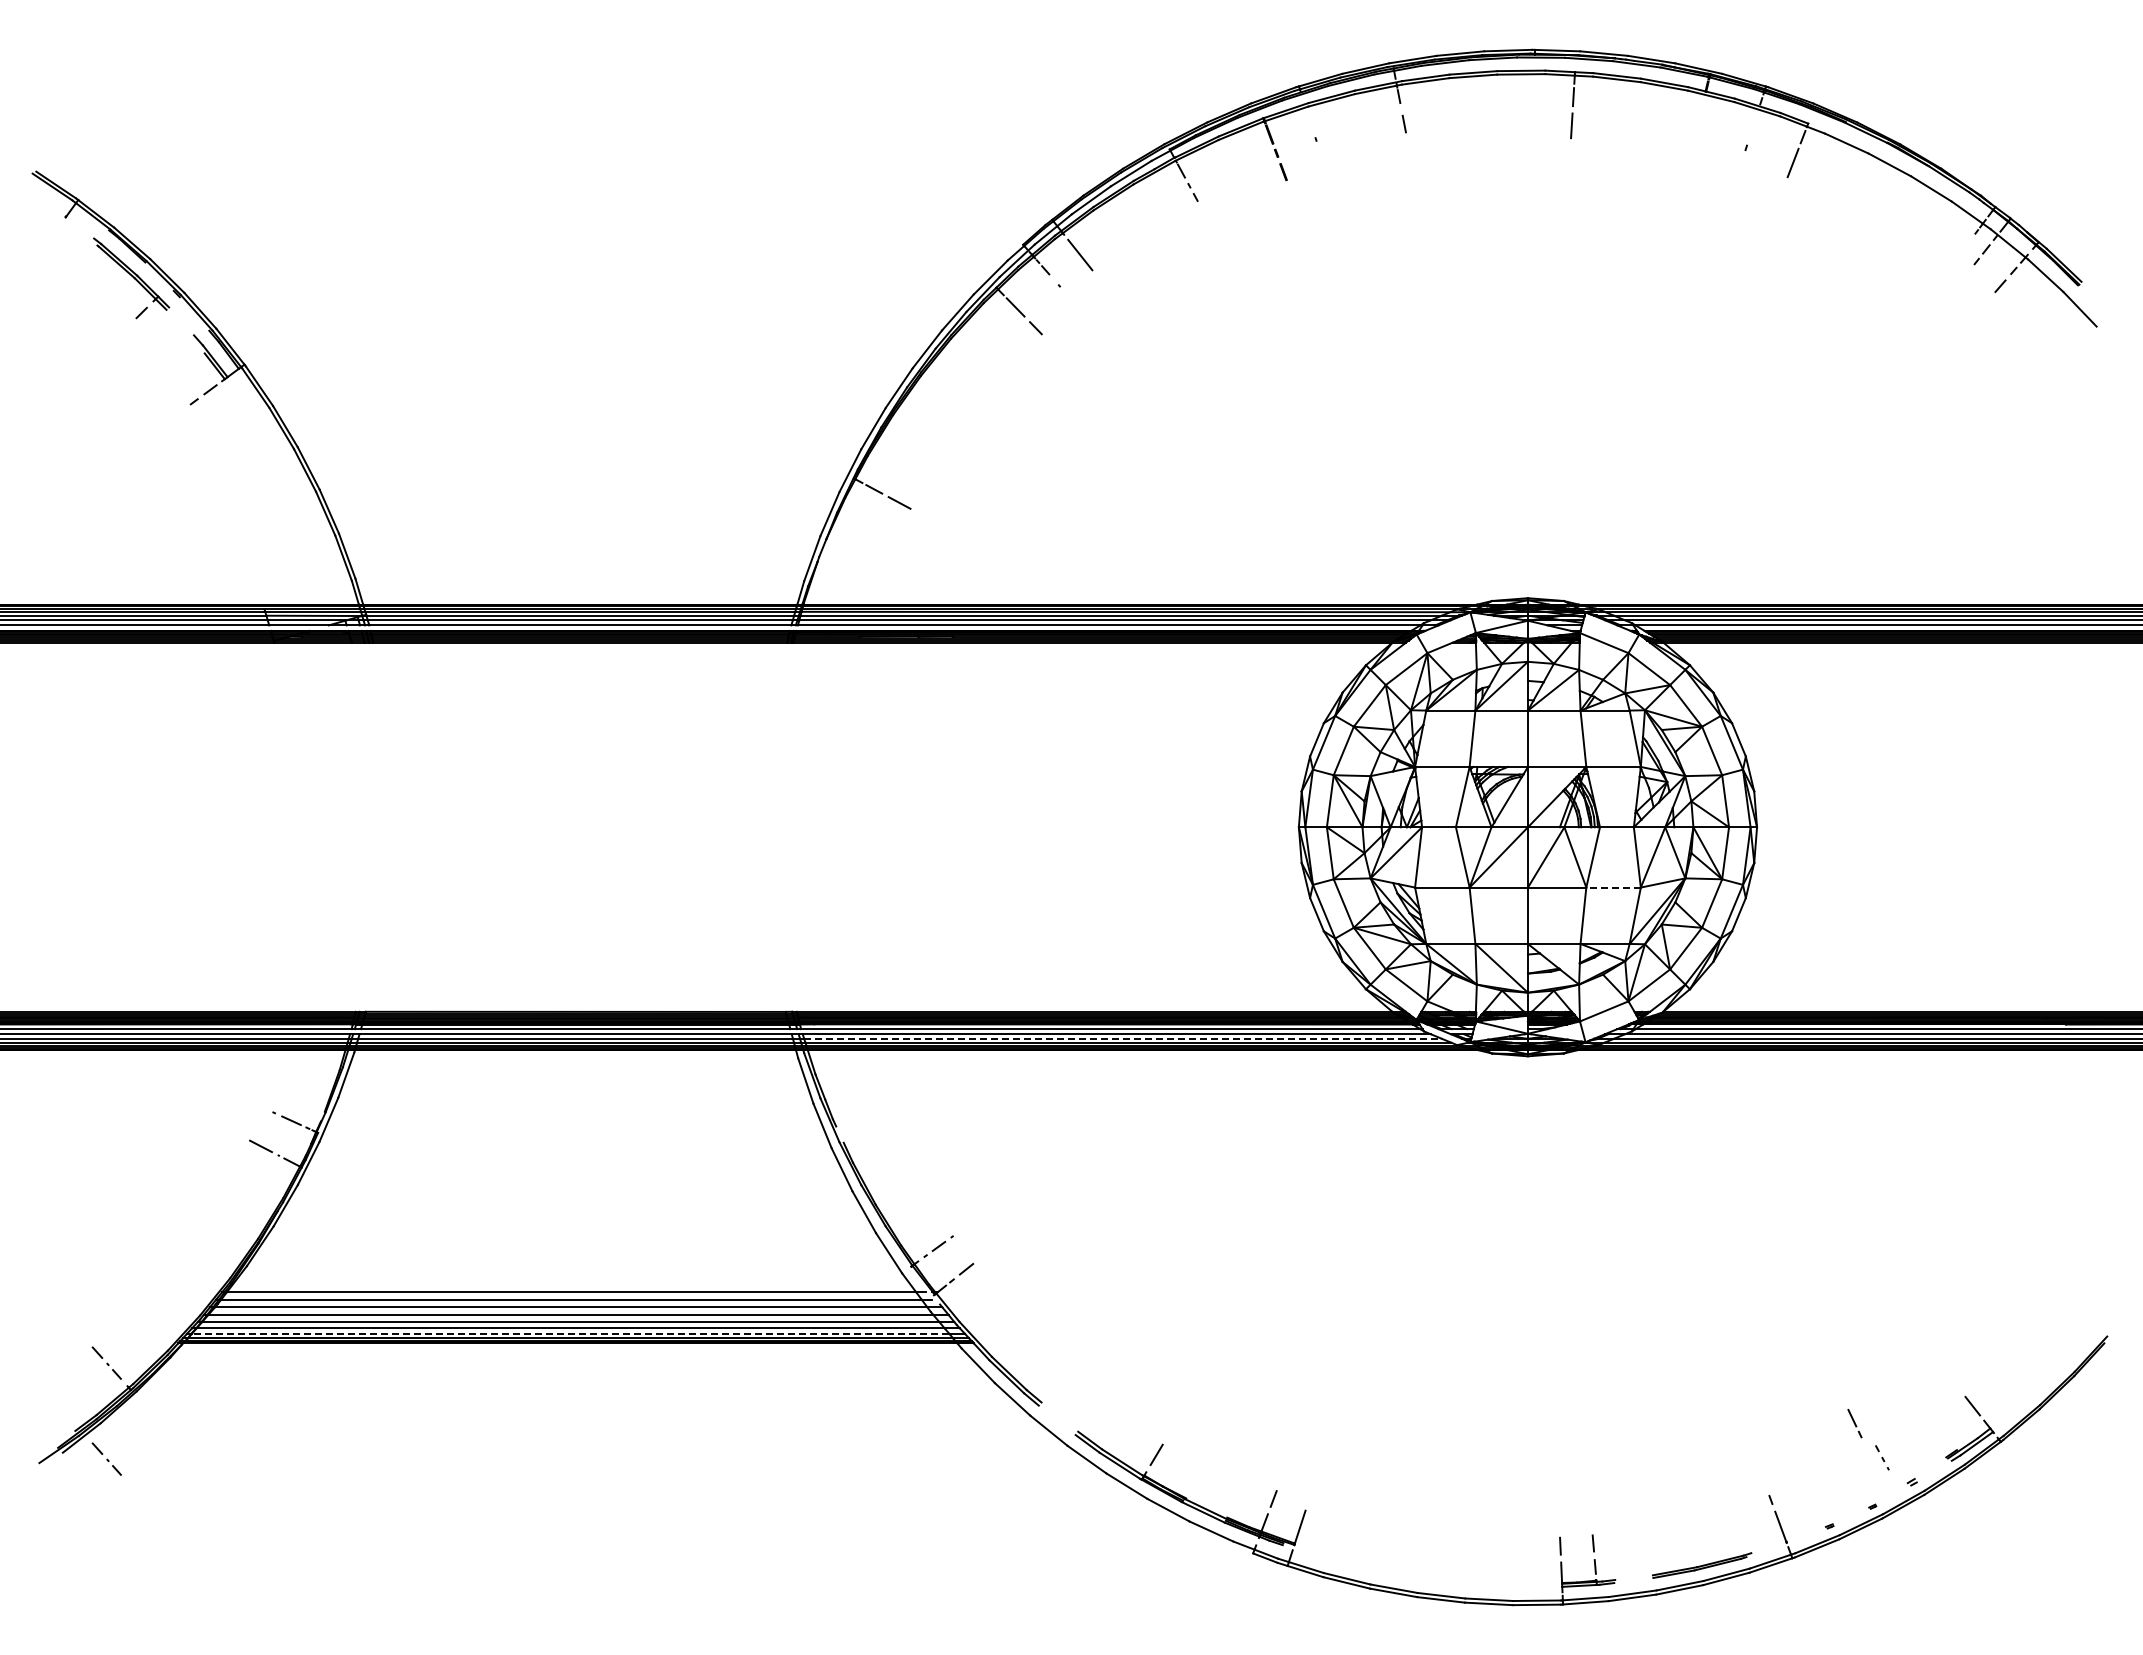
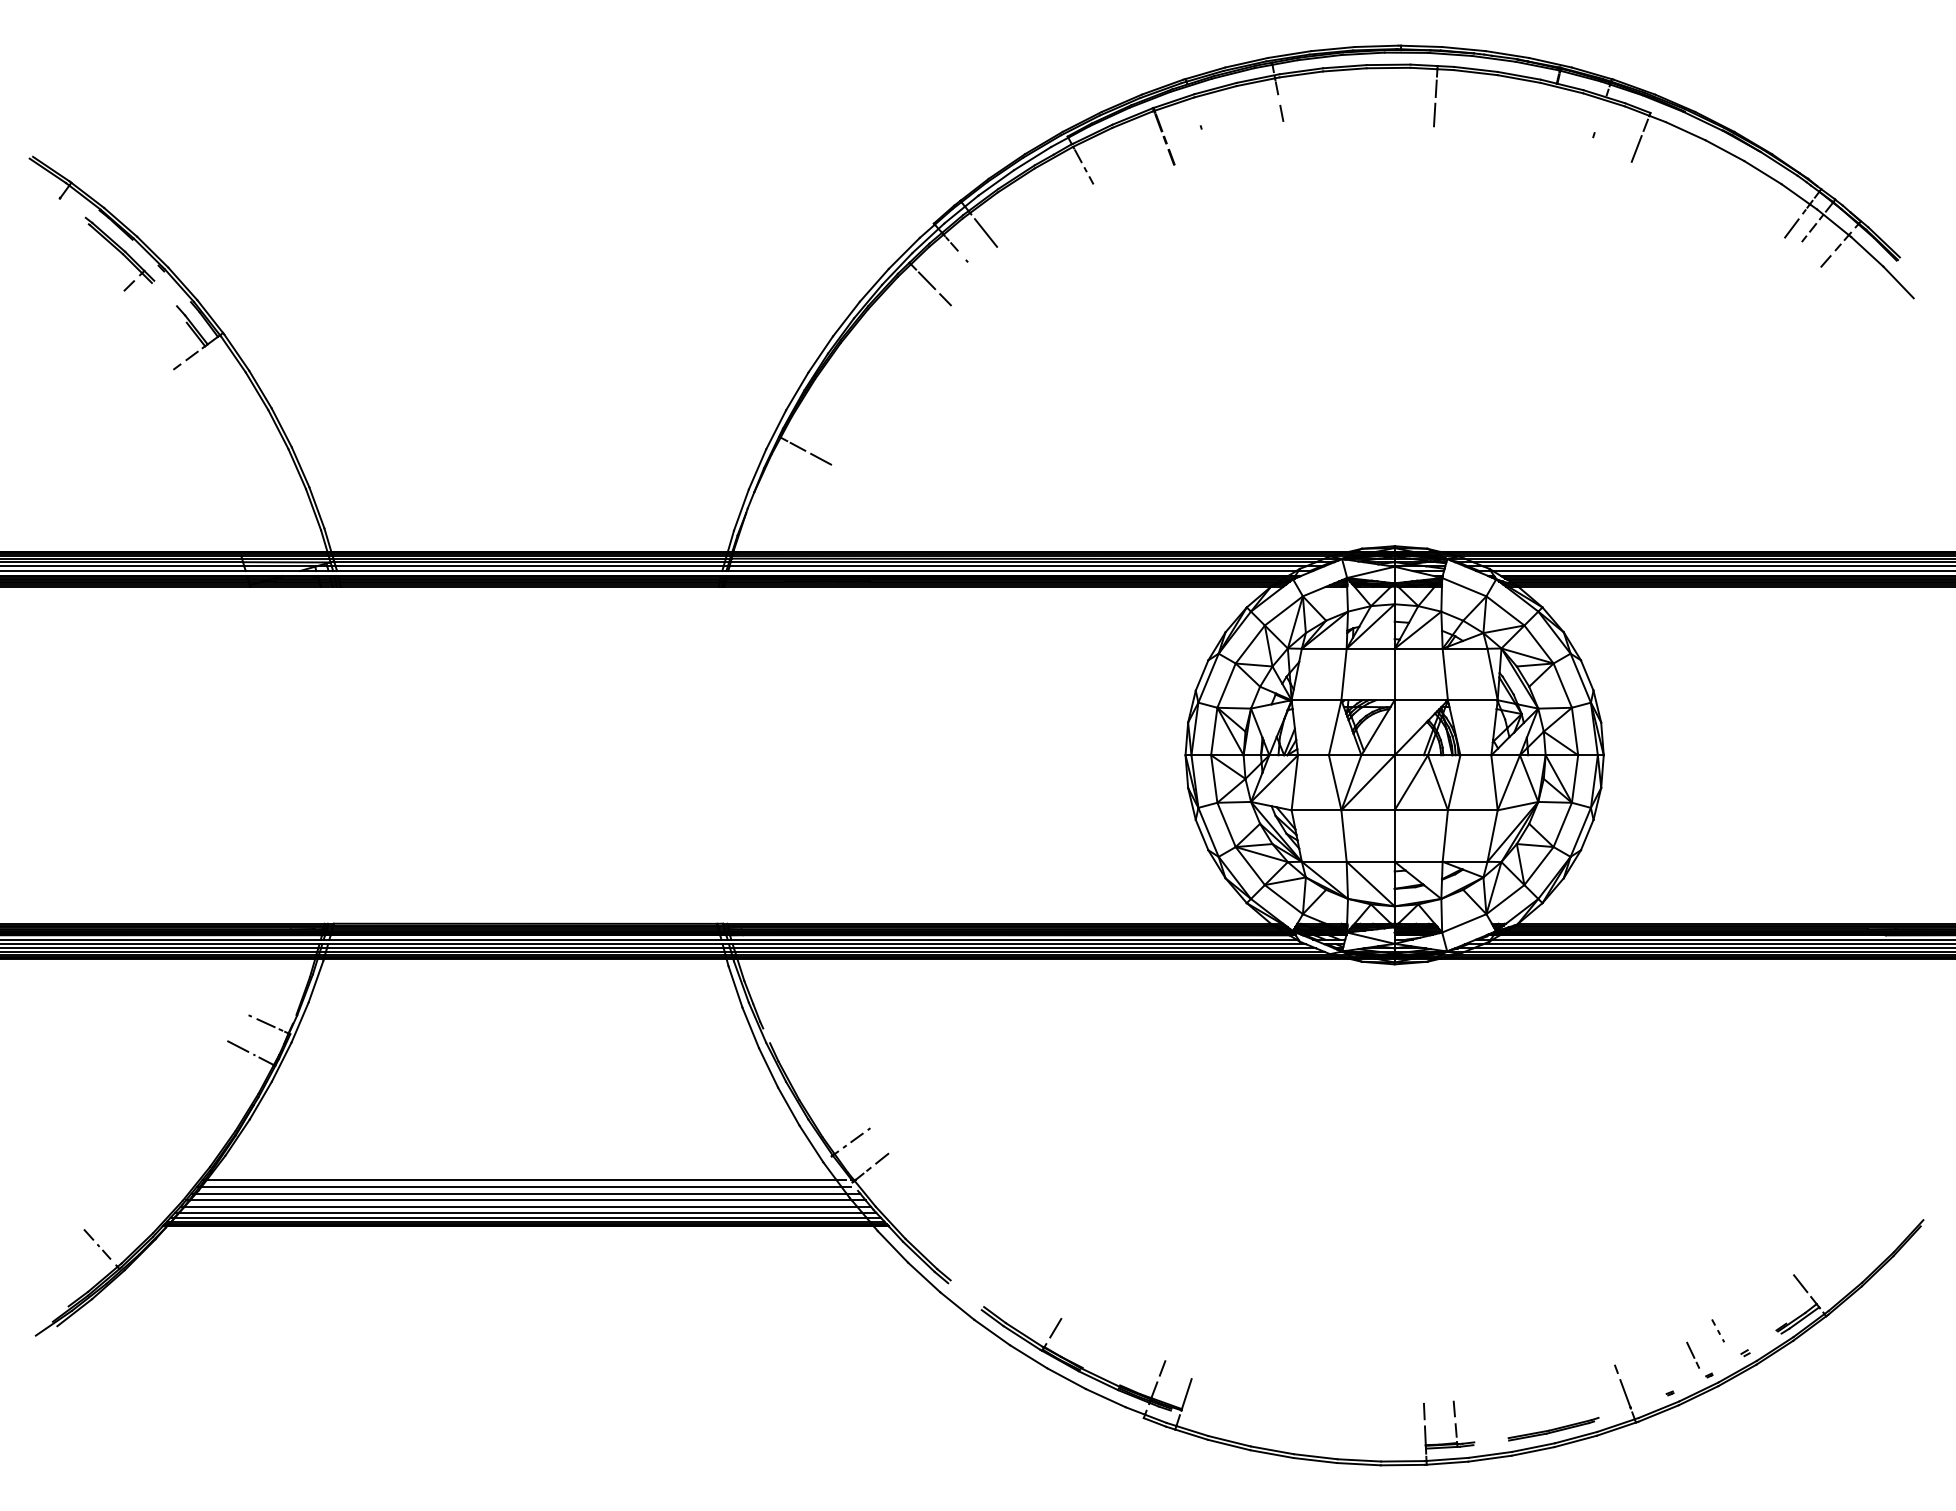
line: (1962, 250) -> (1791, 228), added
line: (1613, 887) -> (1472, 810), dashed -> solid
line: (1123, 1038) -> (1025, 948), dashed -> solid
line: (570, 1333) -> (520, 1217), dashed -> solid
line: (1854, 1423) -> (1692, 1355), moved
part: (106, 1458) -> (97, 1331), removed

